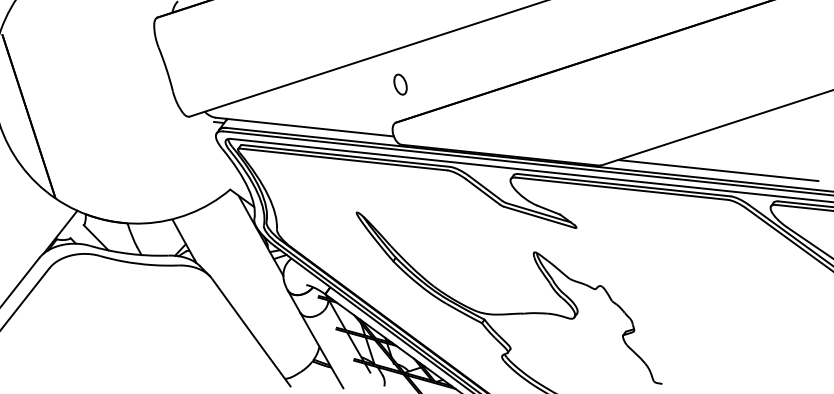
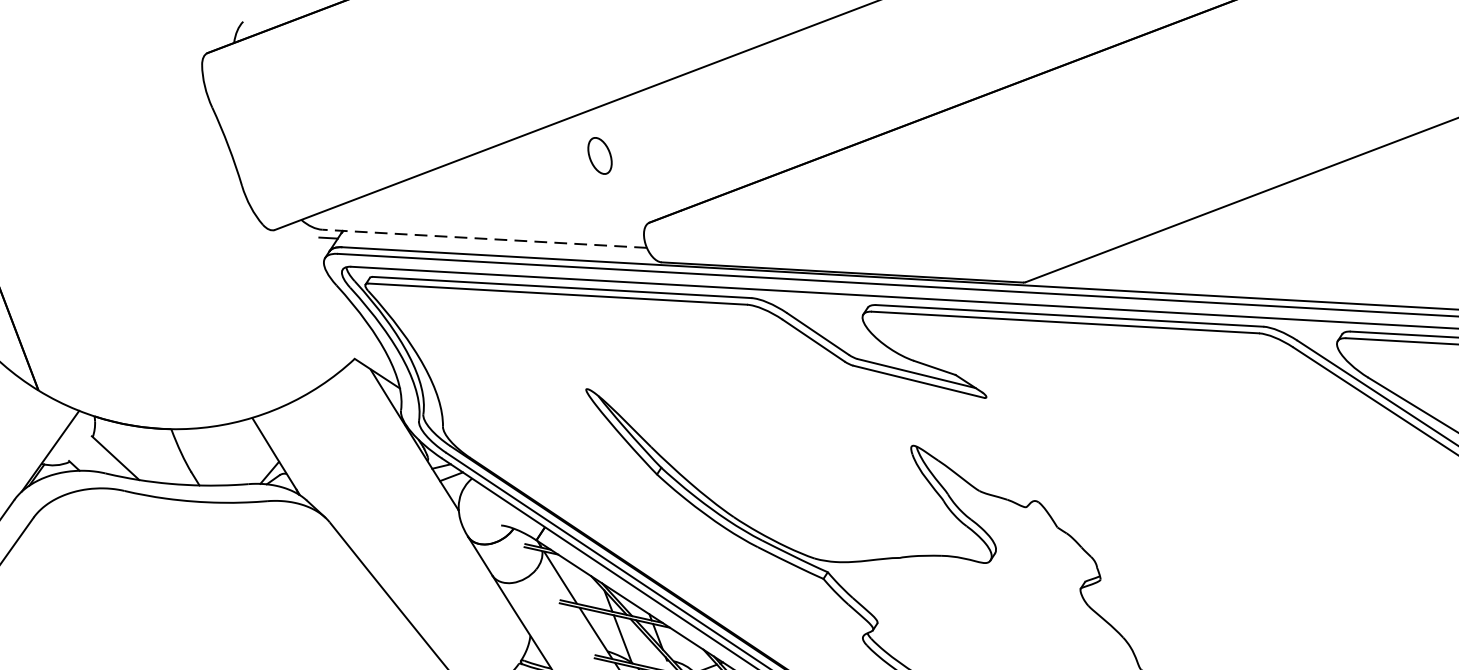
part: (400, 84) -> (599, 155), moved
line: (304, 127) -> (483, 239), solid -> dashed
line: (718, 170) -> (1239, 280), removed

